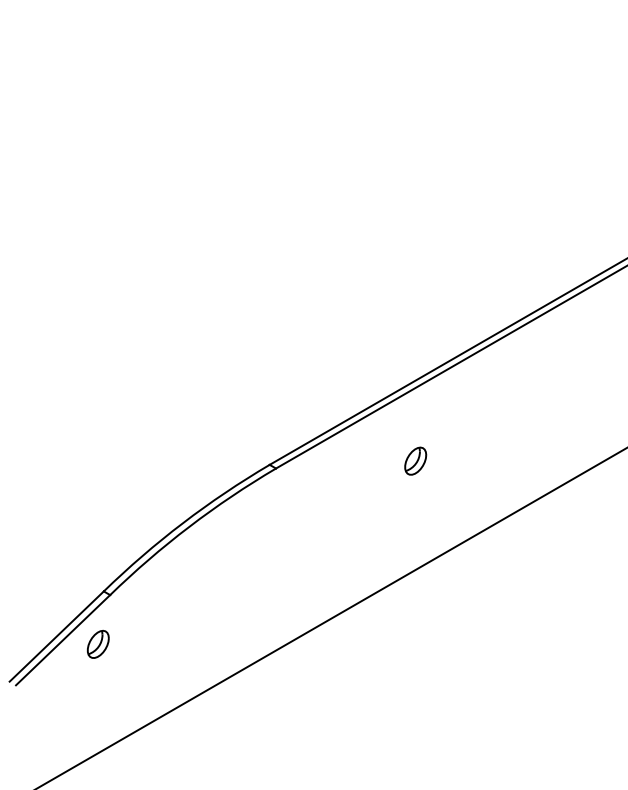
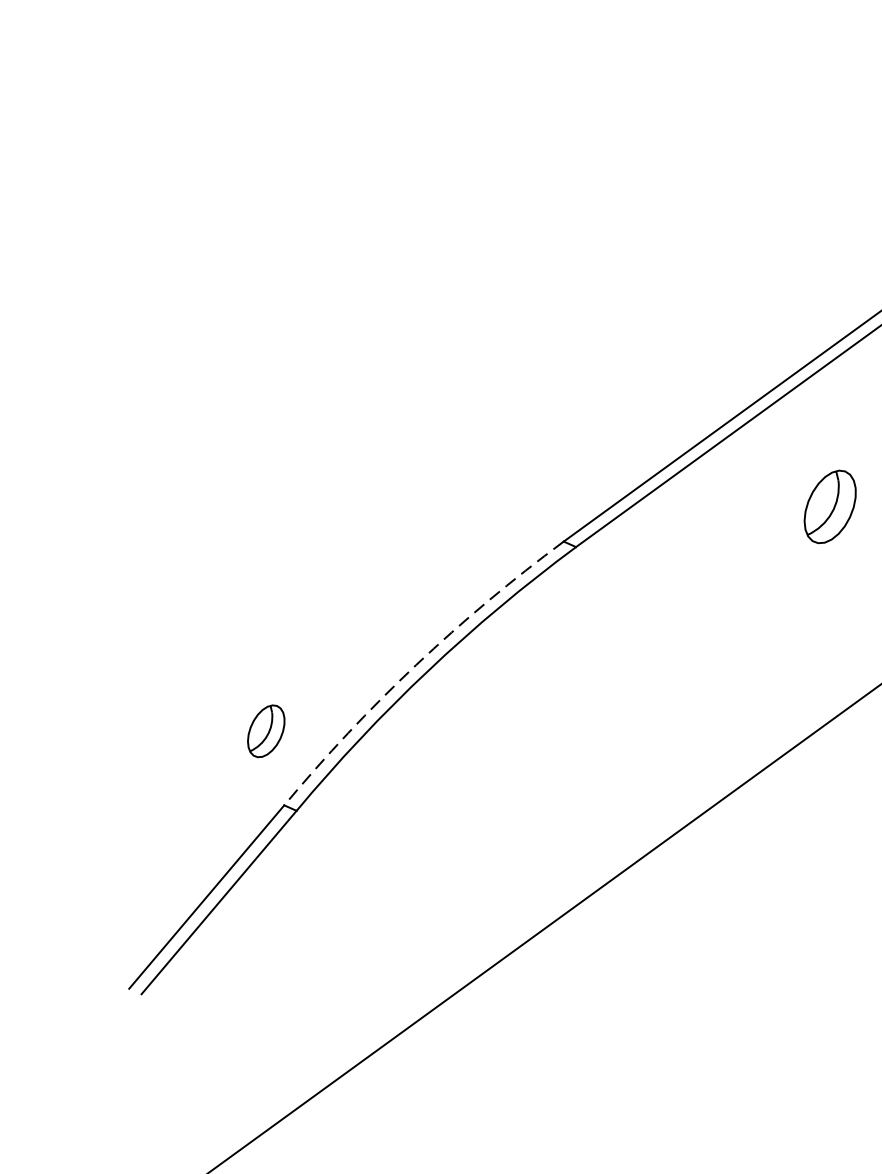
part: (415, 460) -> (829, 505), size x1.4
arc: (182, 523) -> (415, 665), solid -> dashed
part: (98, 643) -> (266, 729), moved

